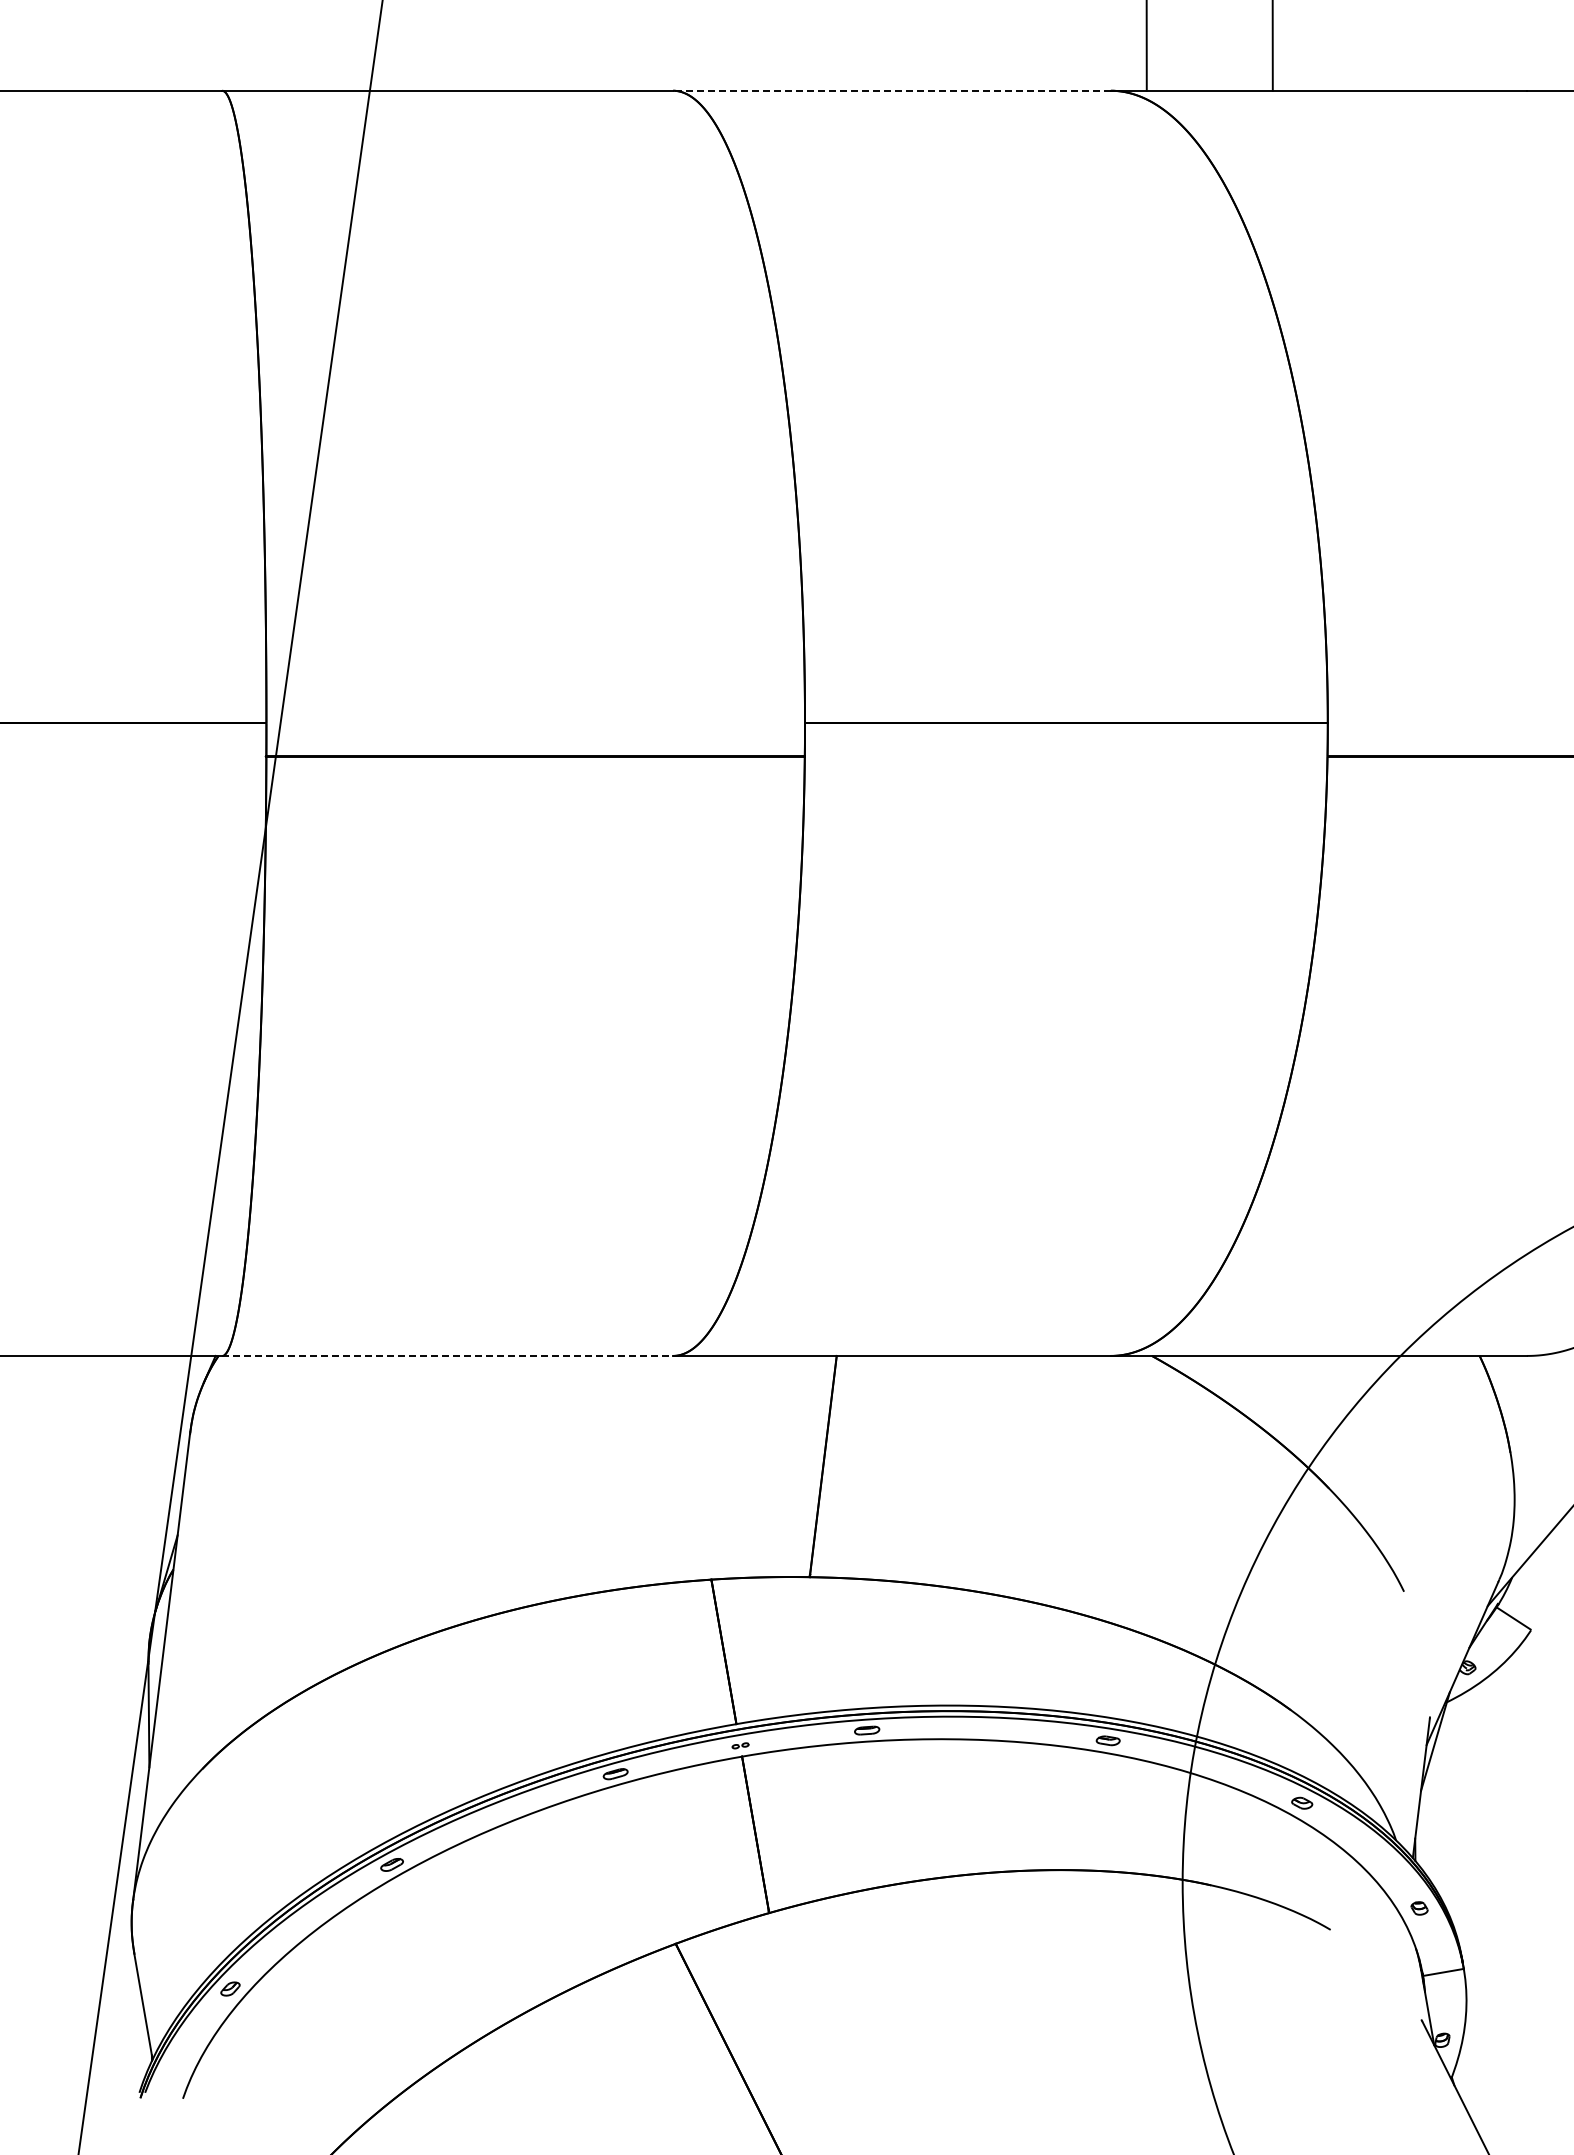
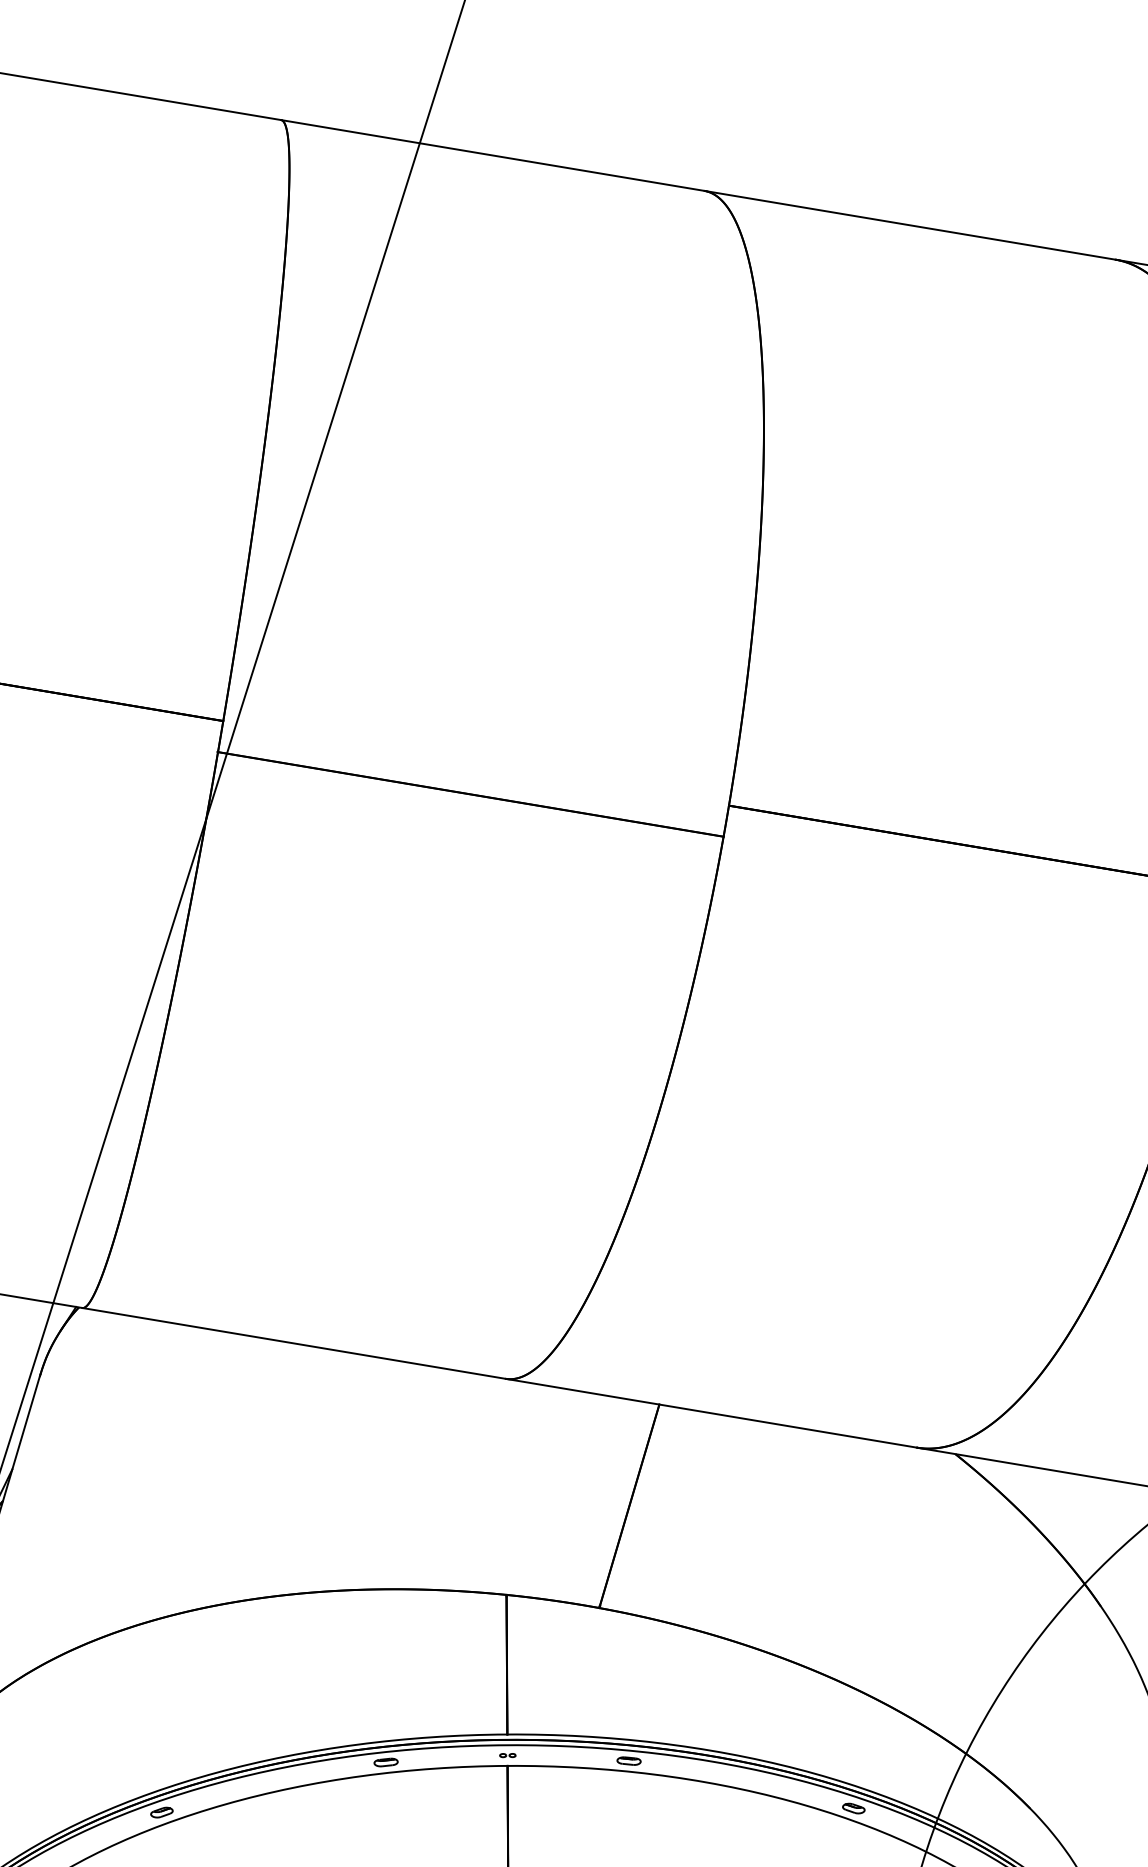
line: (892, 90) -> (910, 225), dashed -> solid
line: (448, 1355) -> (294, 1343), dashed -> solid

